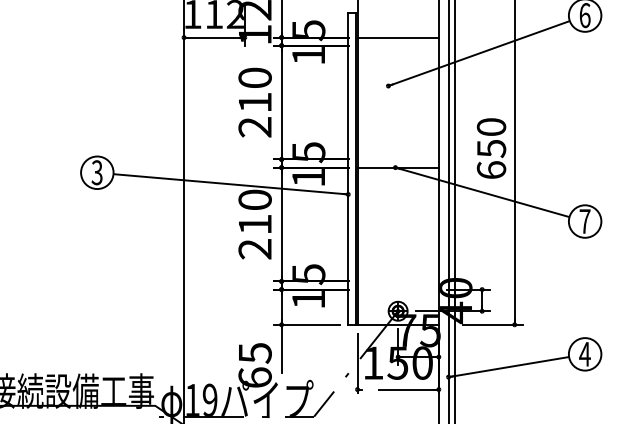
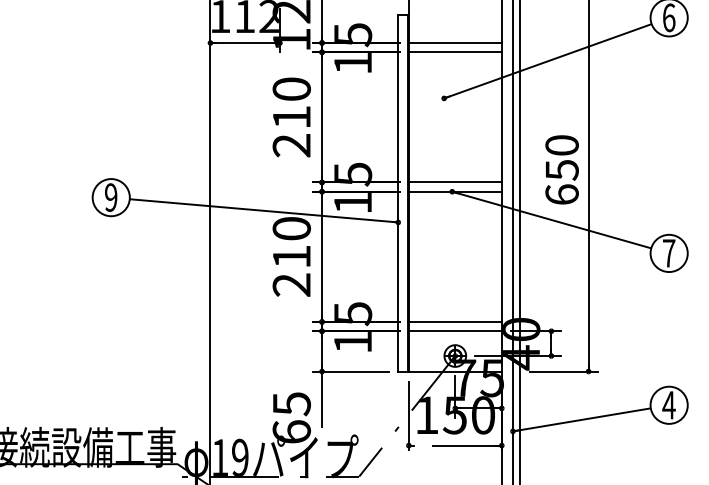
line: (397, 45) -> (454, 52), added
line: (397, 159) -> (454, 182), added
text: (96, 172) -> (110, 197), 3 -> 9
line: (397, 281) -> (454, 321), added
line: (397, 289) -> (454, 331), added

